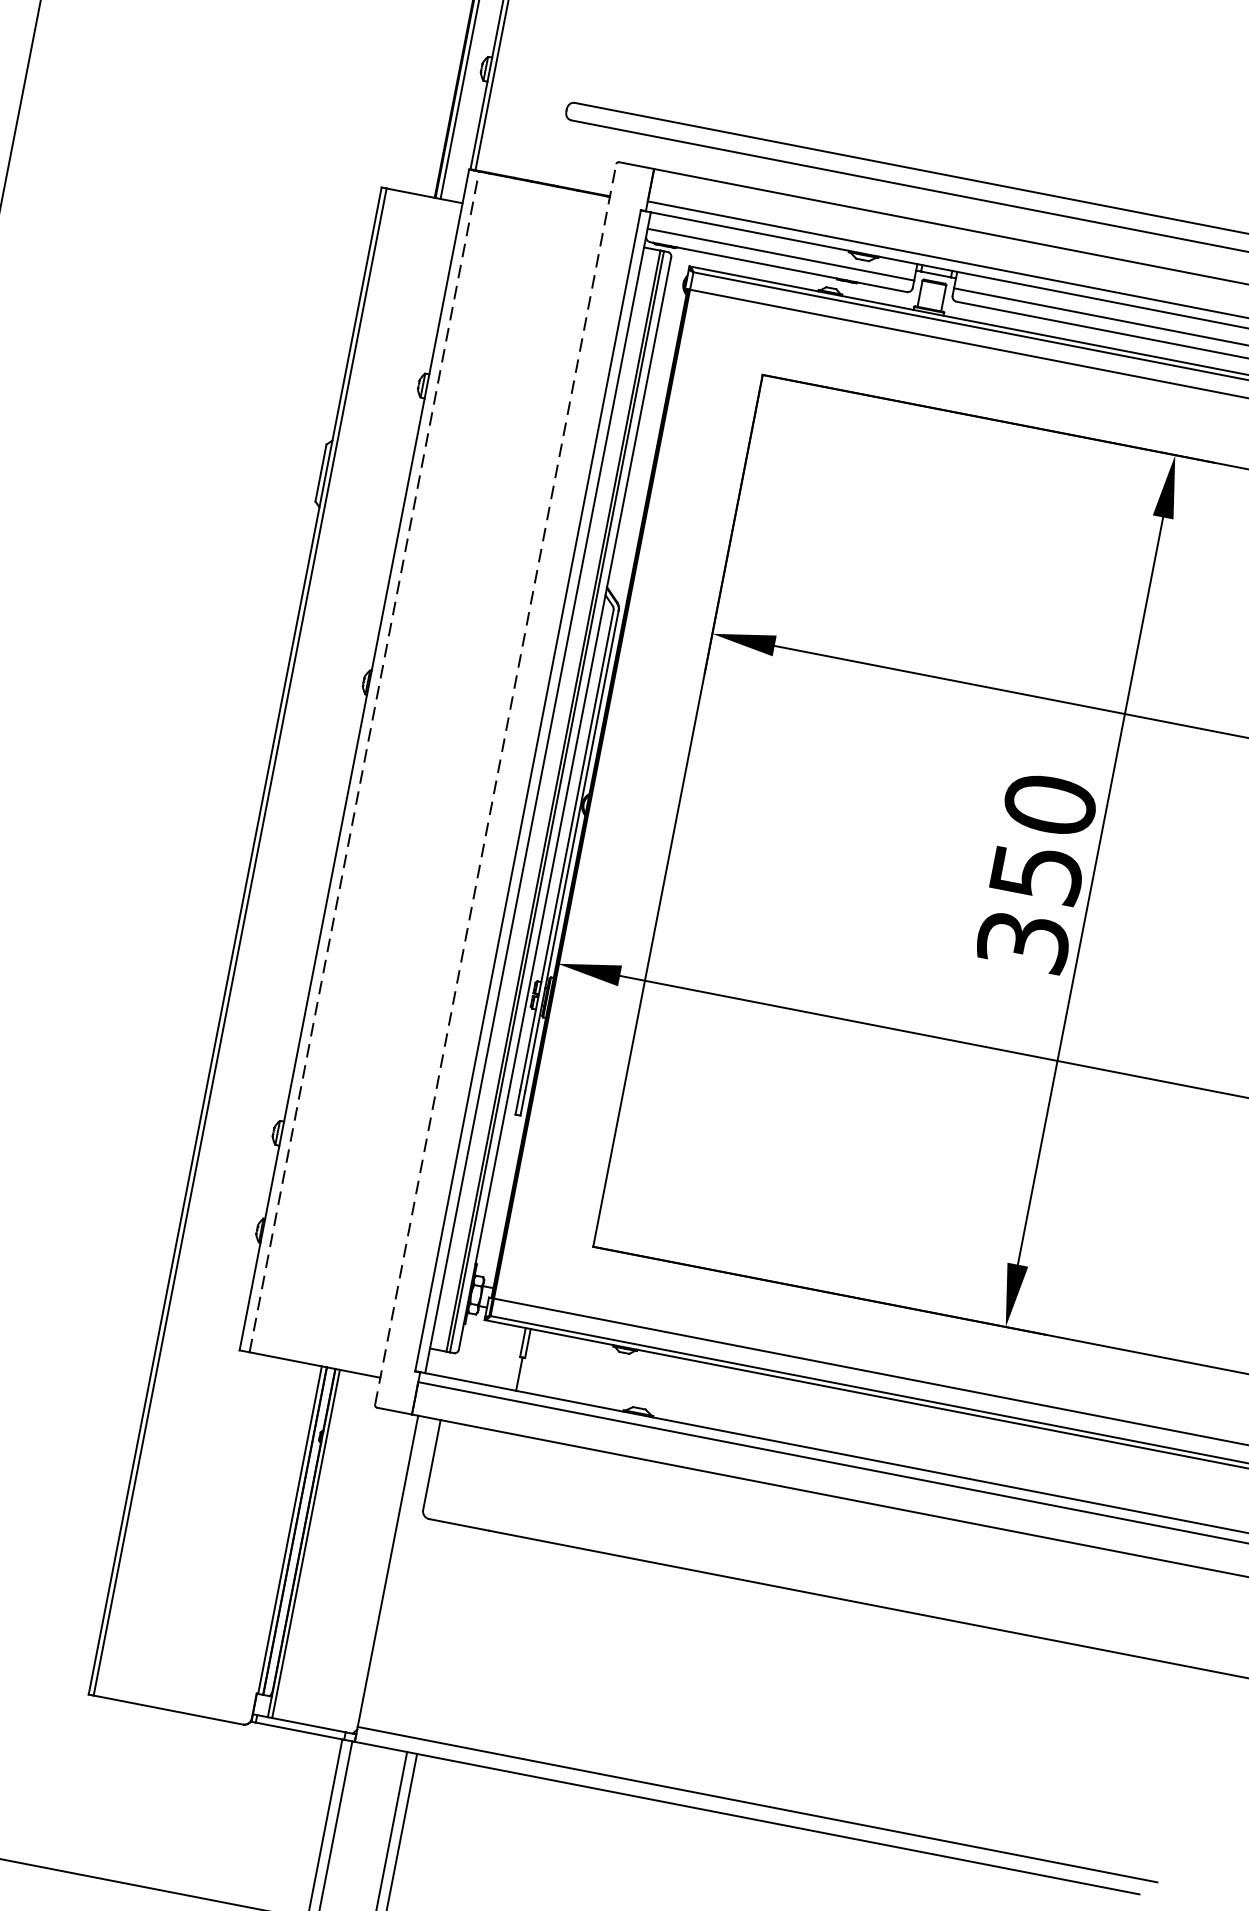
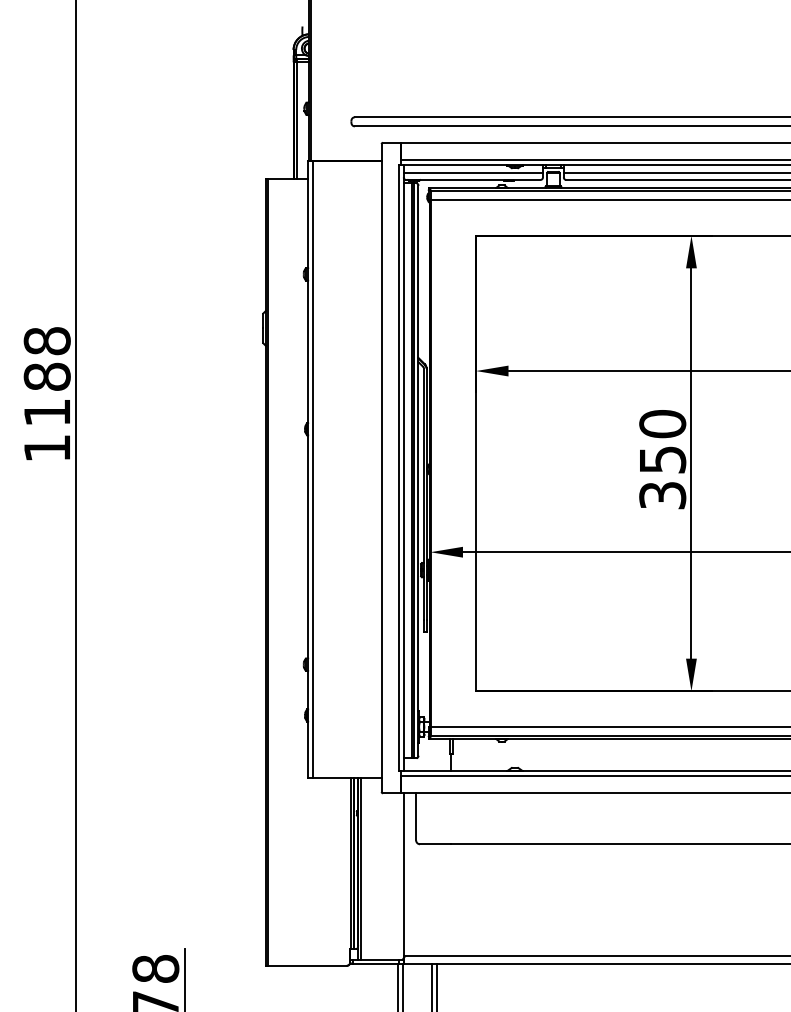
line: (364, 761) -> (313, 469), dashed -> solid
line: (495, 785) -> (381, 468), dashed -> solid

